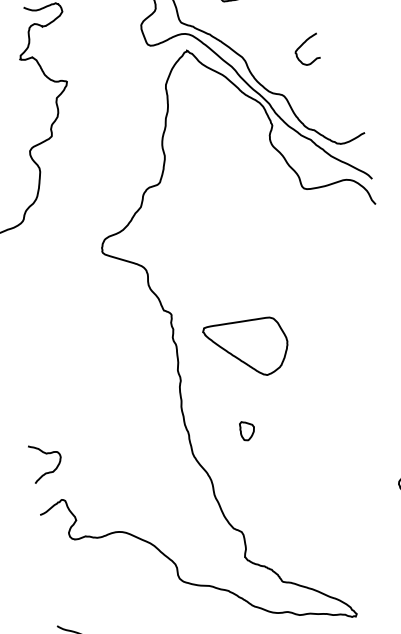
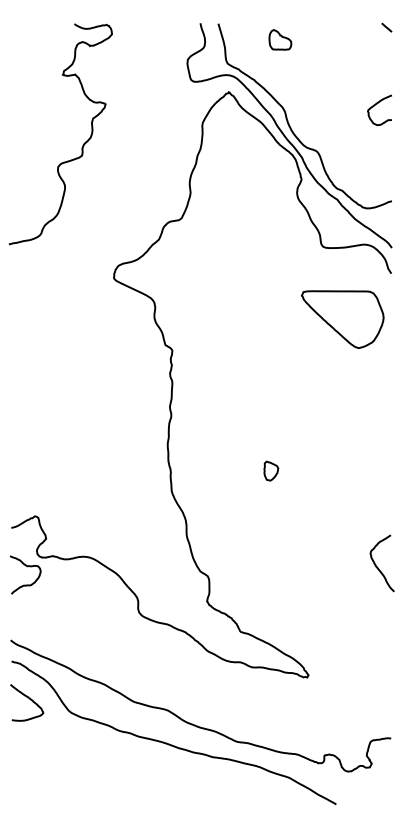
curve: (303, 44) -> (377, 104), moved
part: (246, 349) -> (342, 319), moved
part: (247, 430) -> (271, 470), moved
curve: (46, 454) -> (27, 567), moved

